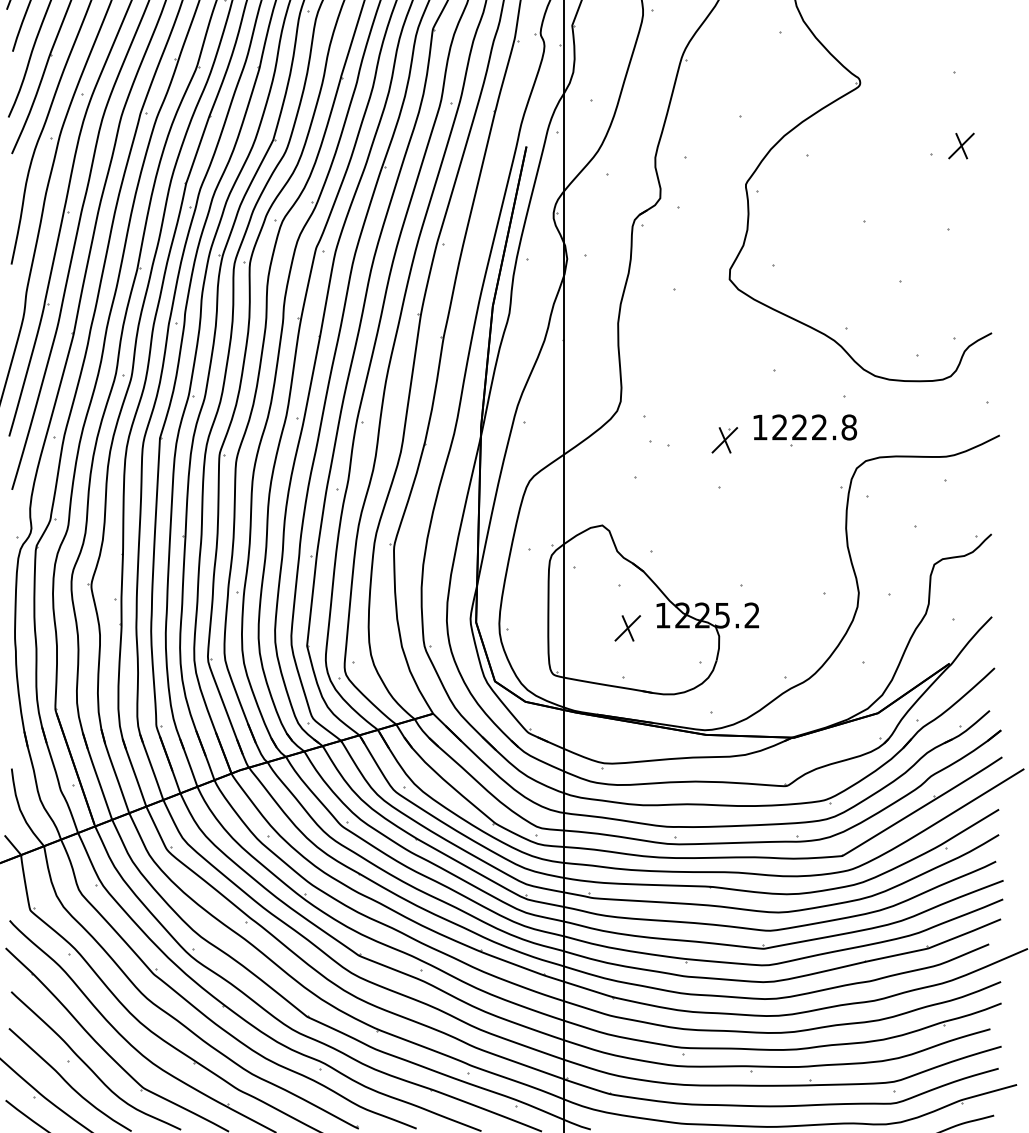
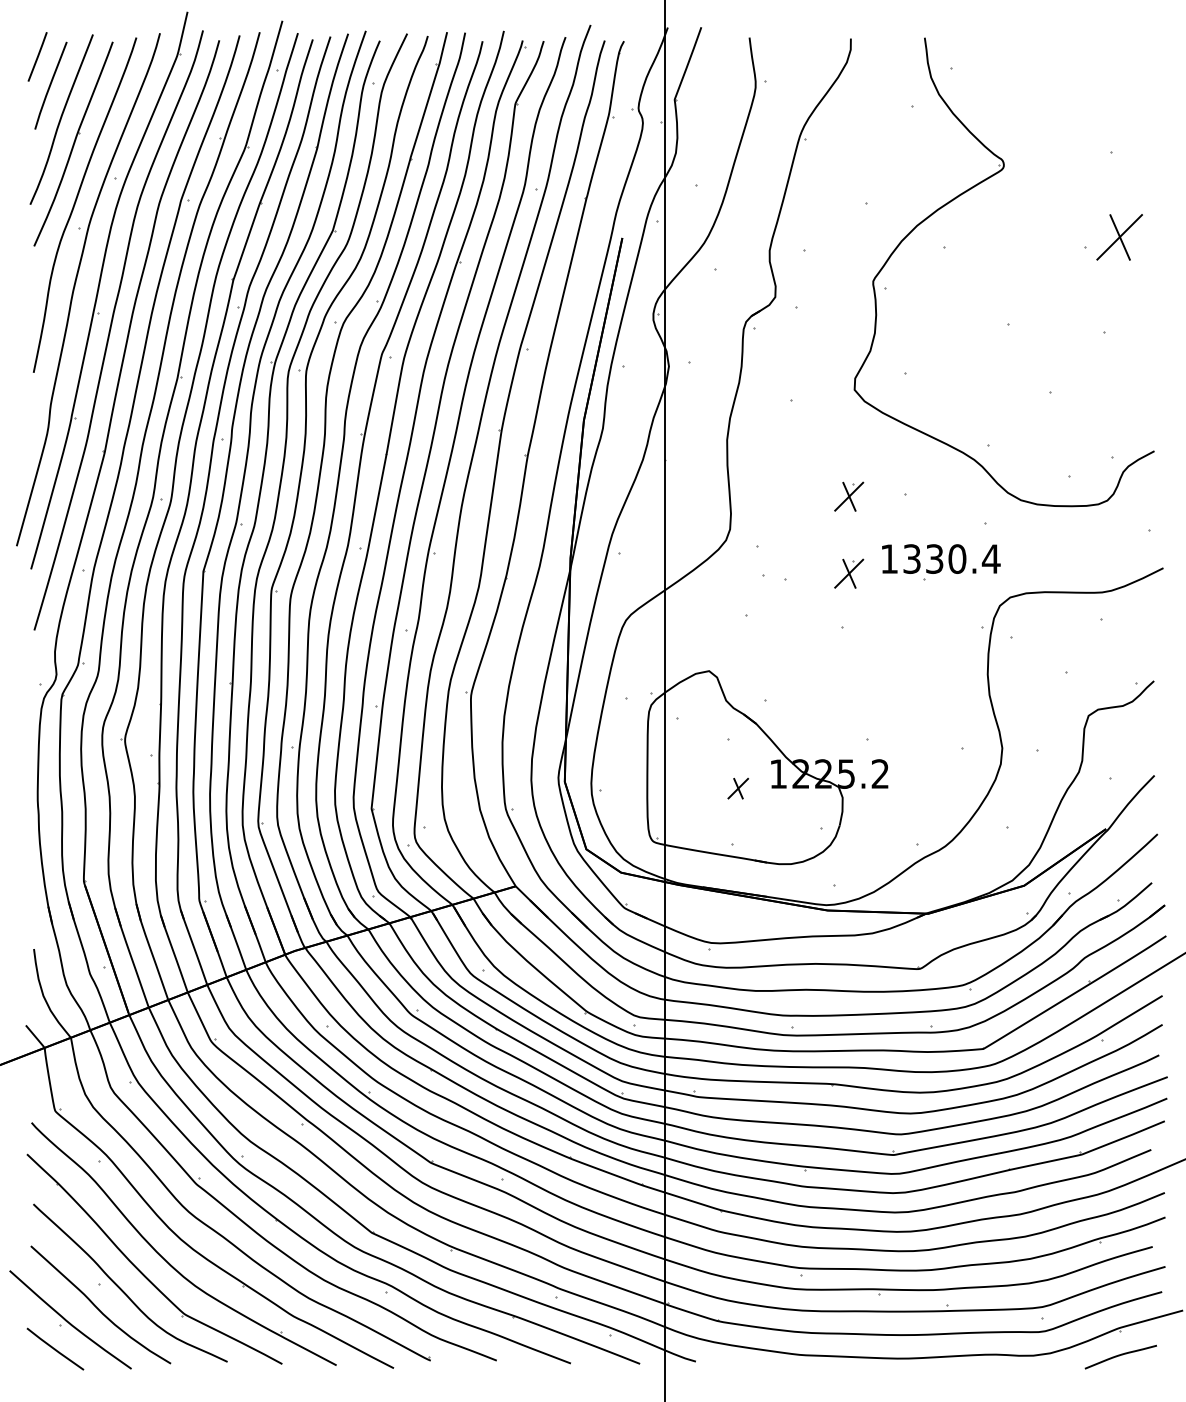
part: (961, 146) -> (1119, 237), size x1.6
part: (725, 372) -> (849, 496), added
text: (814, 426) -> (951, 558), 1222.8 -> 1330.4
part: (628, 628) -> (738, 788), size x0.7

